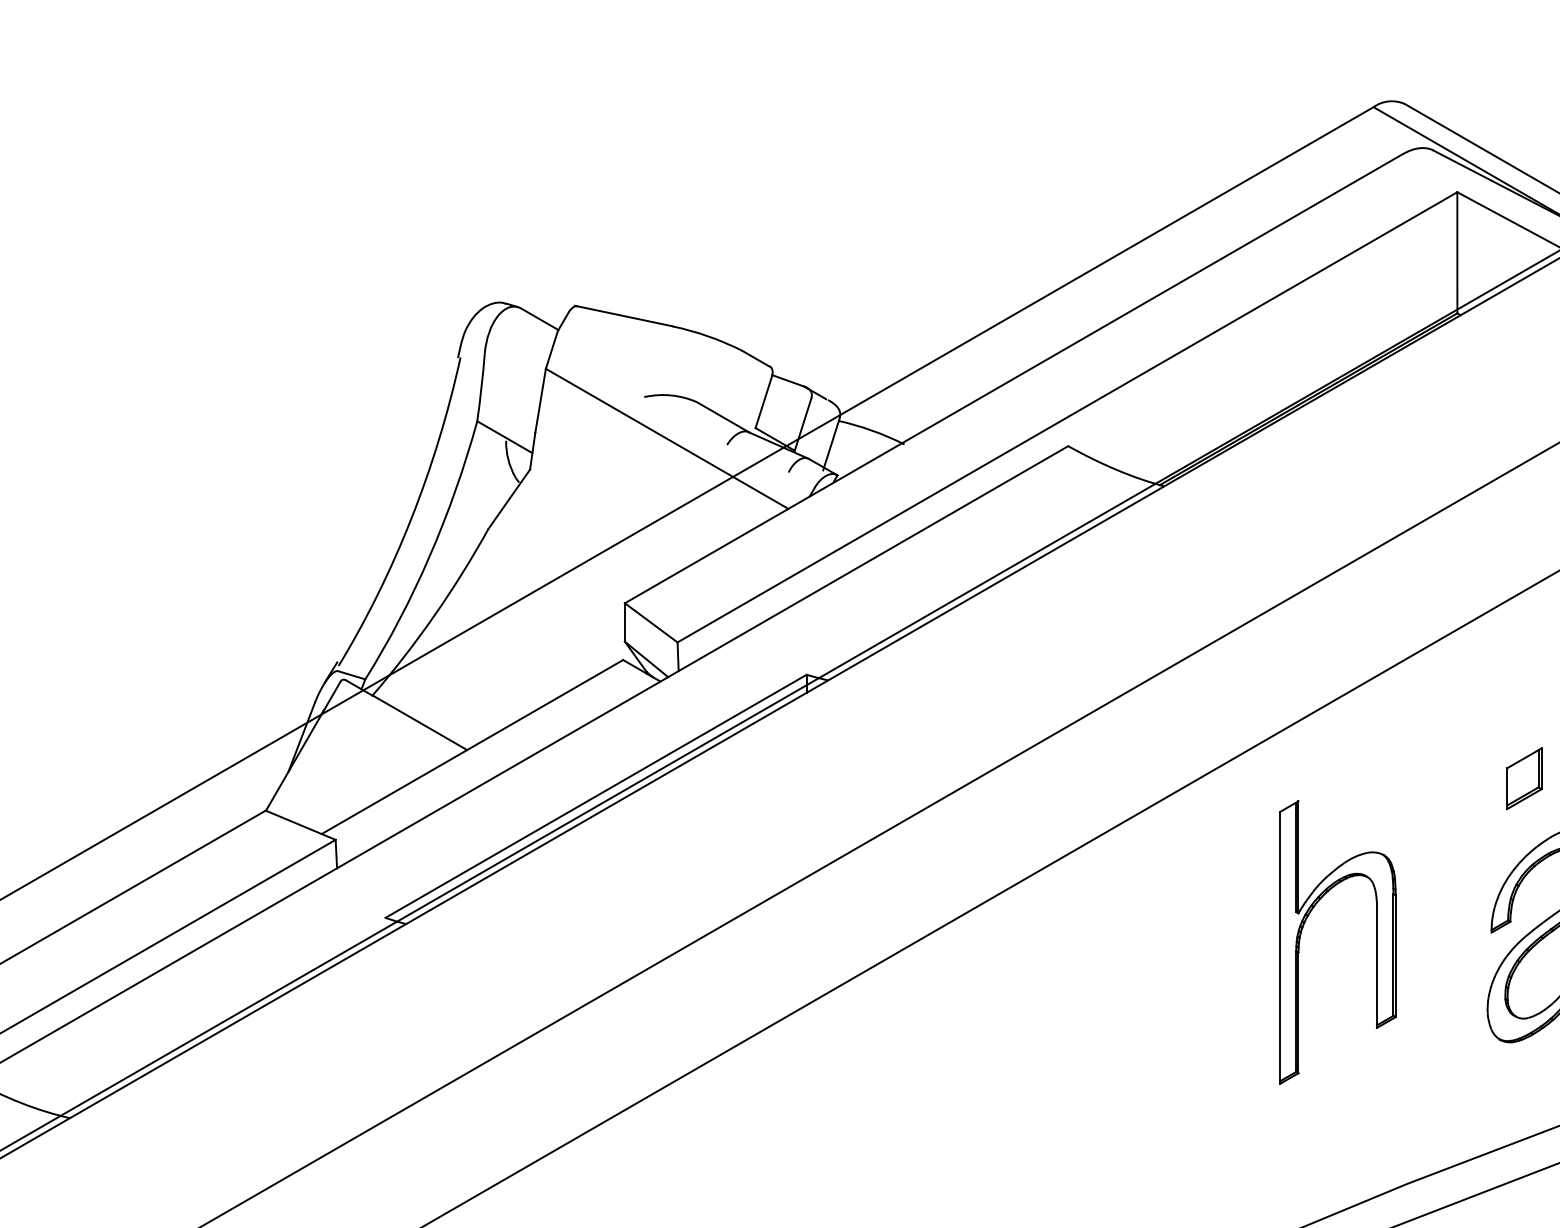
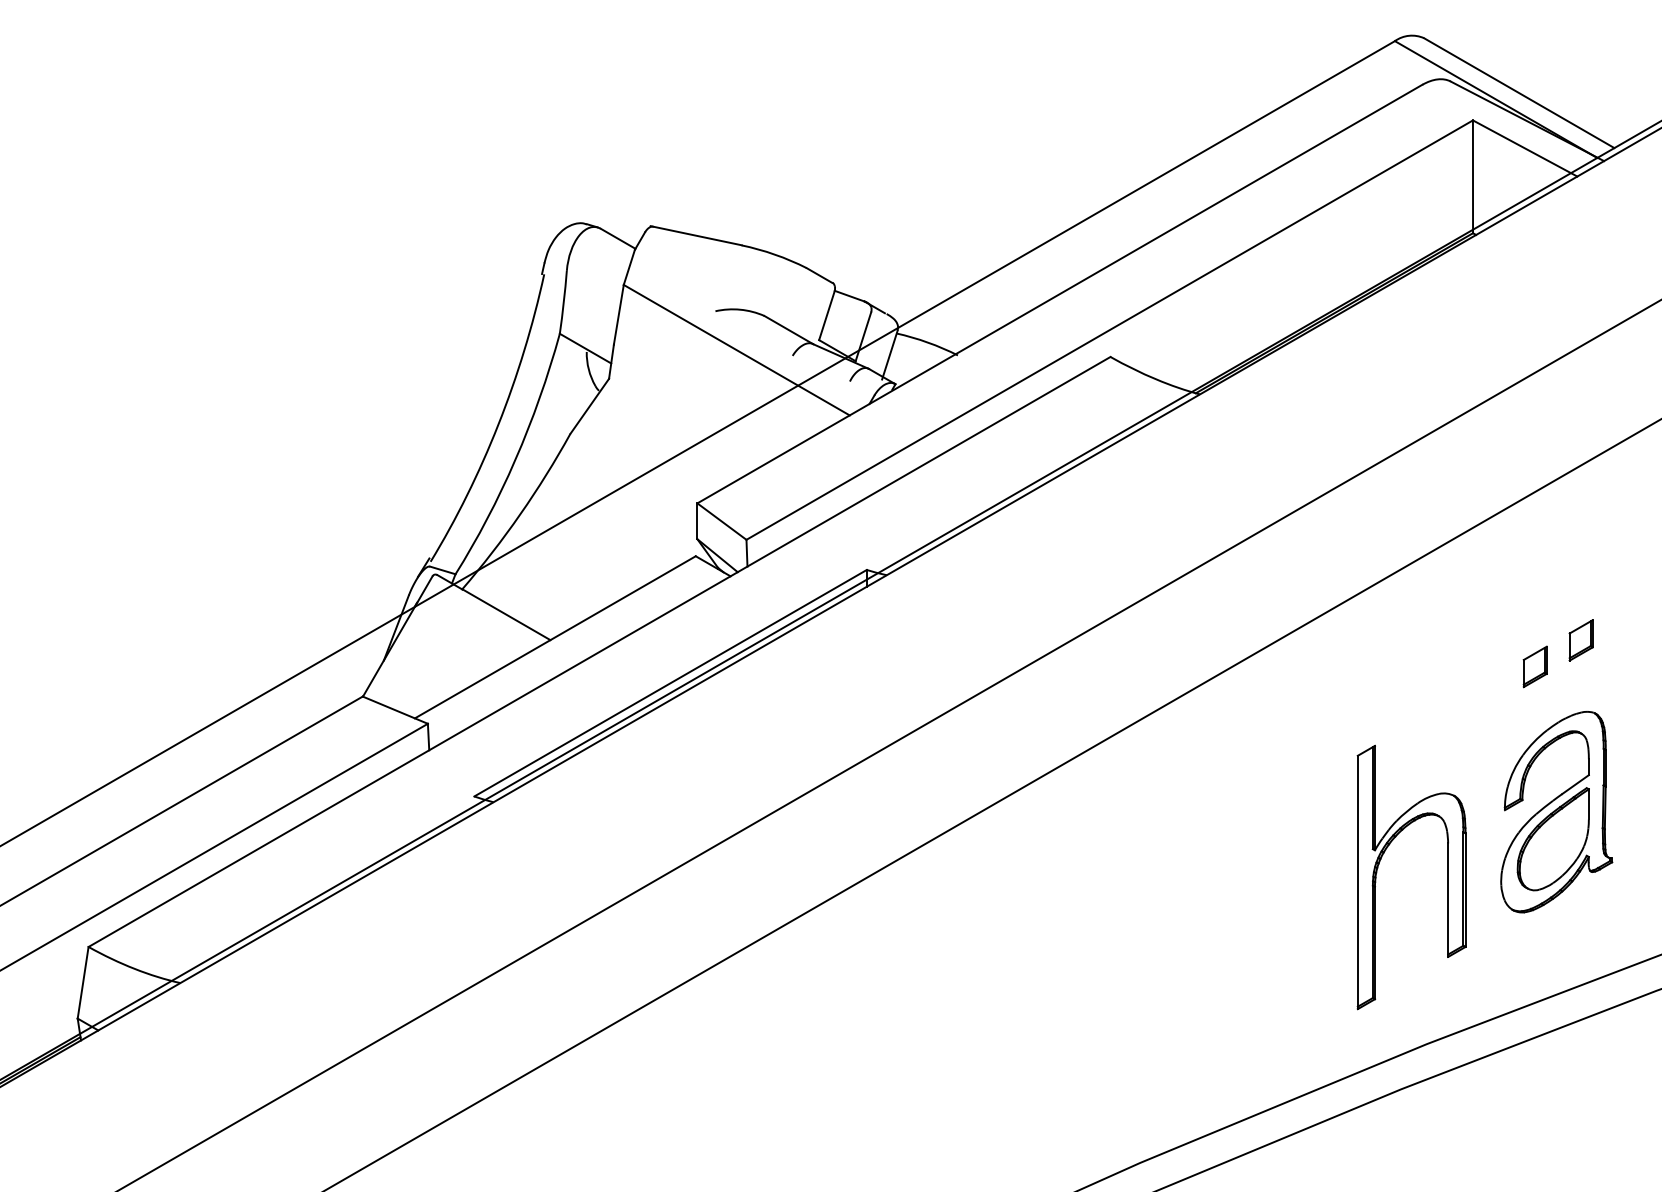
part: (1523, 778) -> (1534, 666), size x0.71
part: (1302, 932) -> (1378, 868), moved

